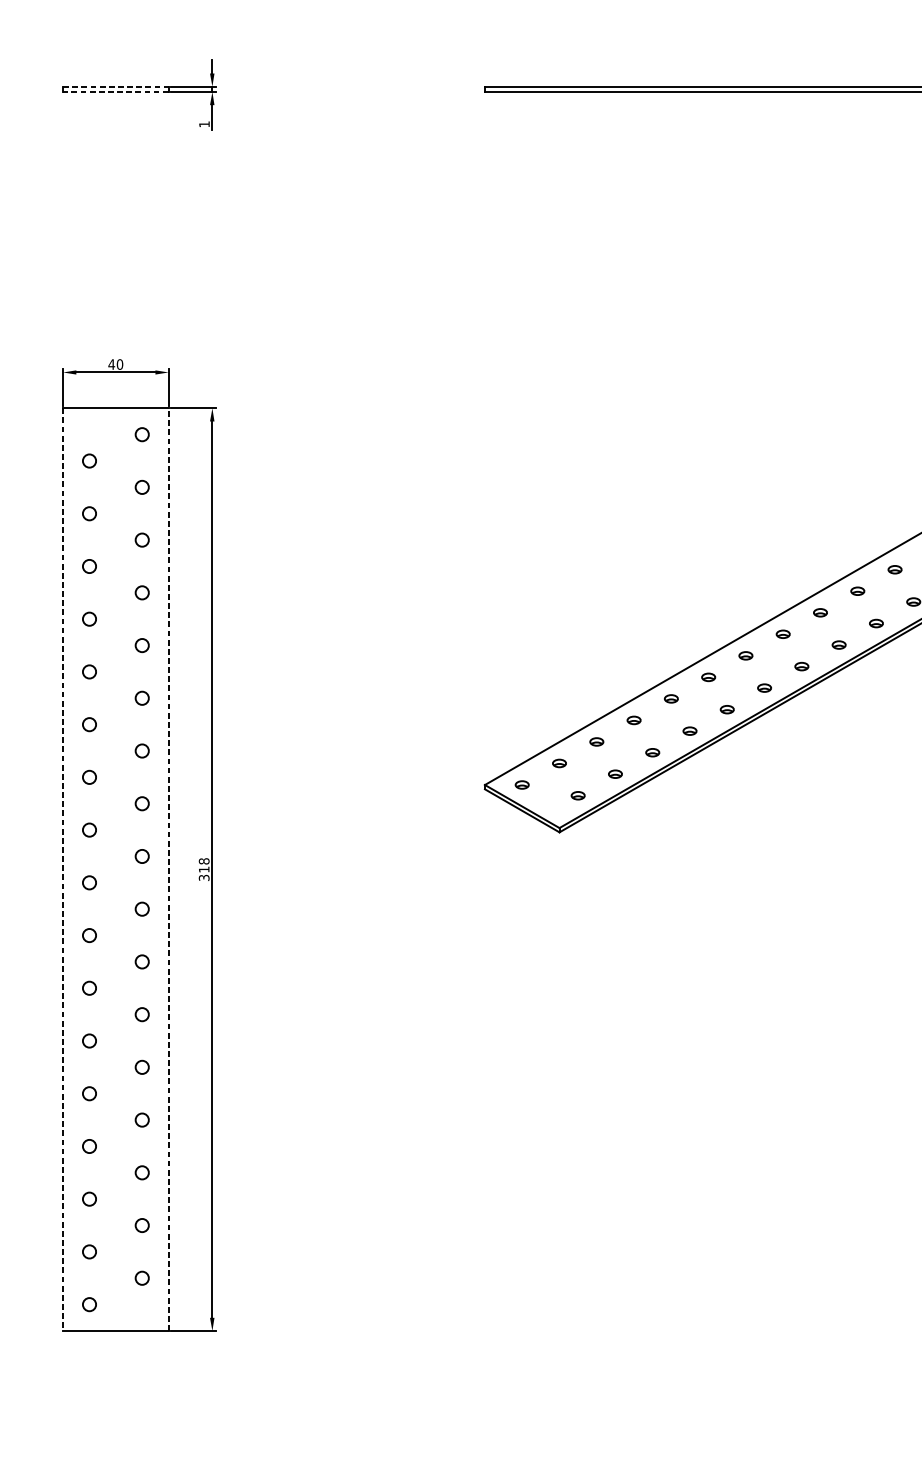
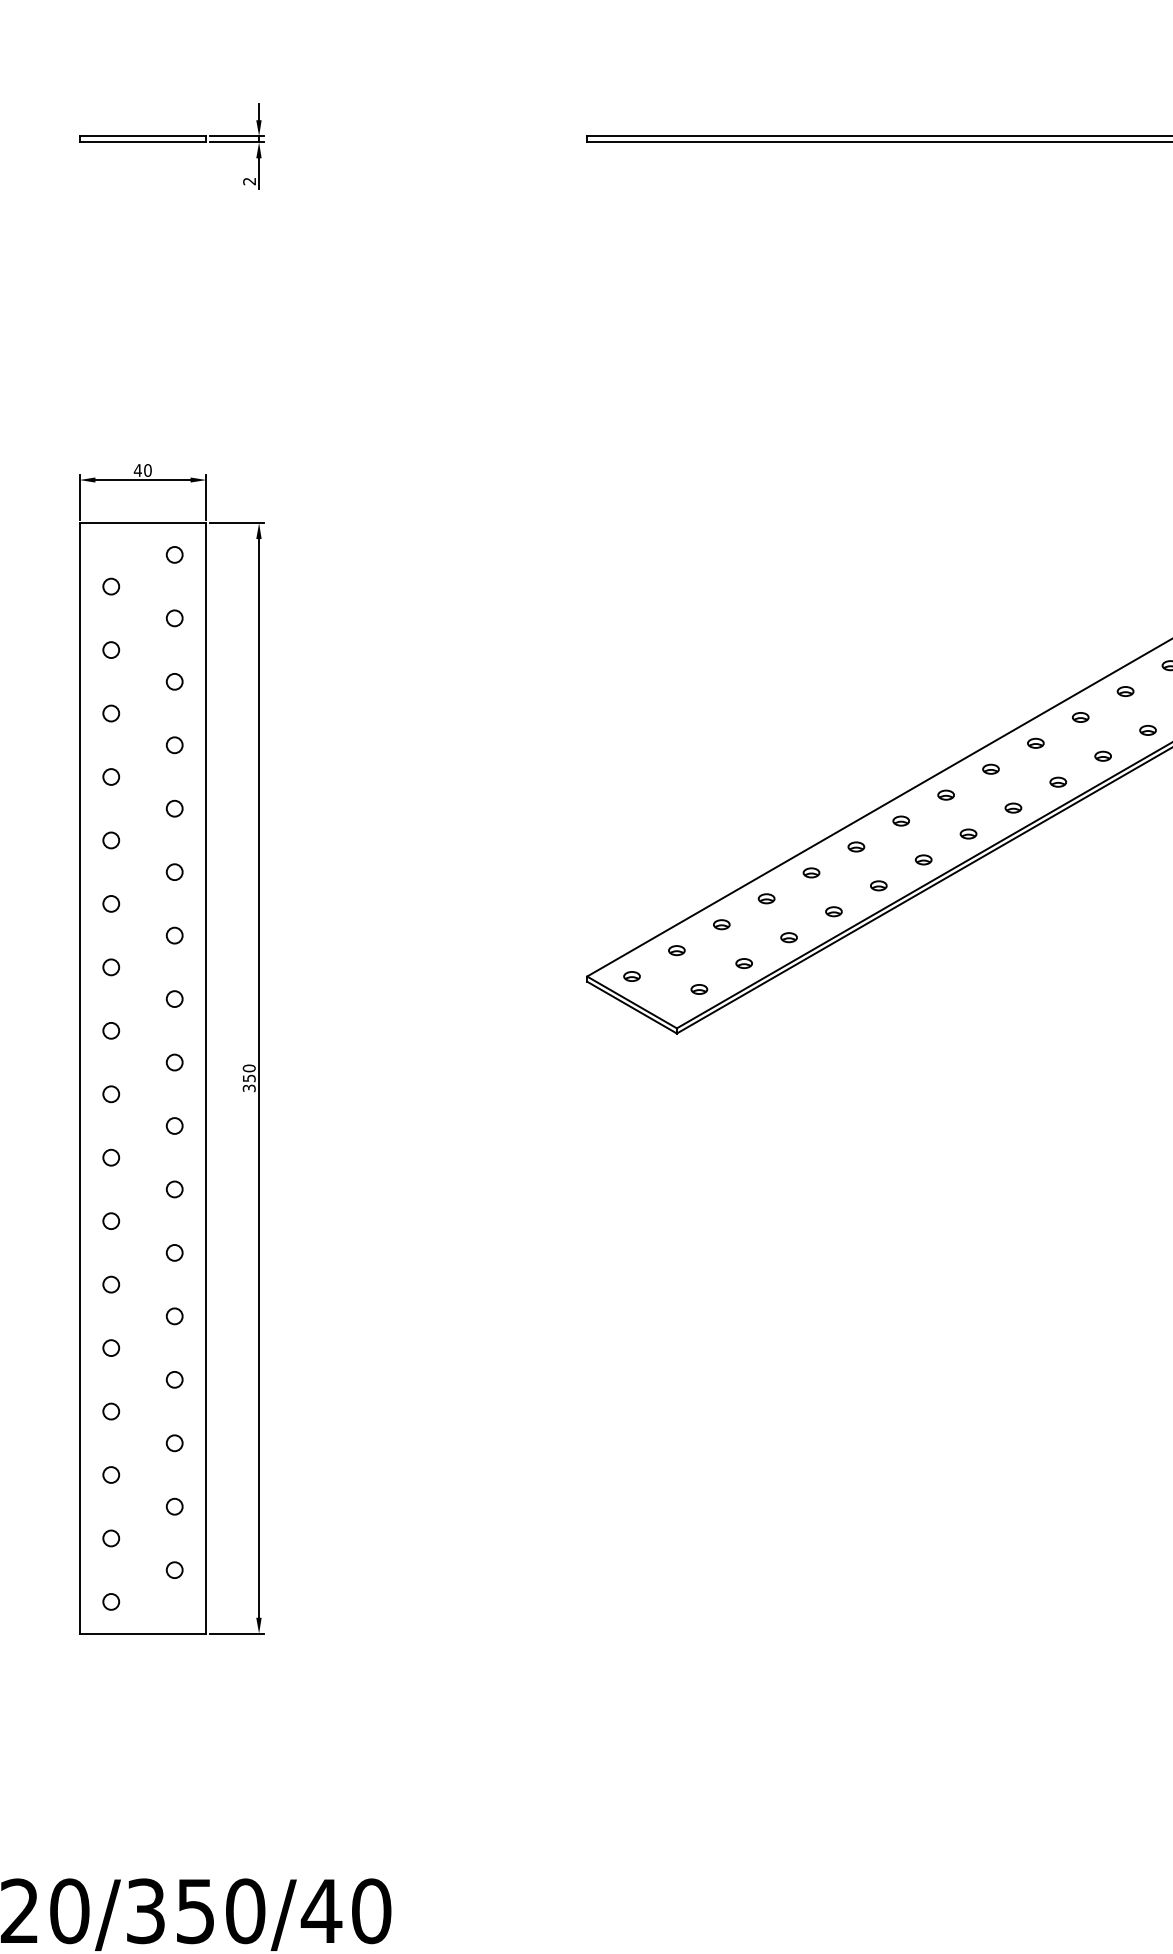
line: (116, 87) -> (143, 136), dashed -> solid
line: (115, 92) -> (142, 142), dashed -> solid
text: (204, 124) -> (249, 181), 1 -> 2
text: (204, 865) -> (249, 1073), 318 -> 350
line: (168, 868) -> (206, 1077), dashed -> solid
line: (63, 869) -> (79, 1078), dashed -> solid

